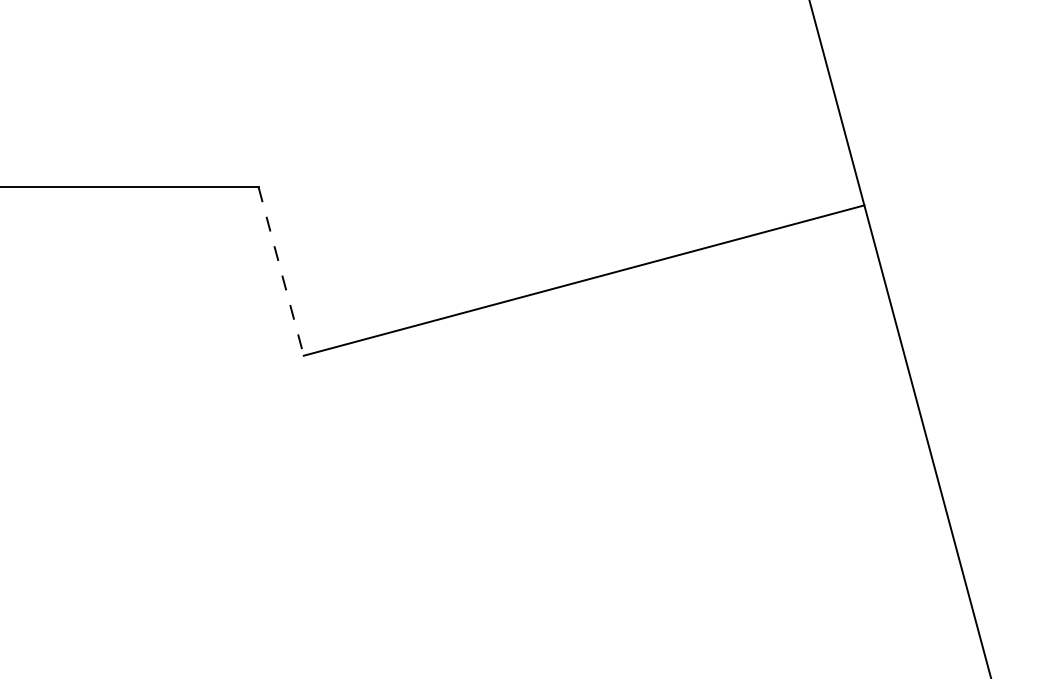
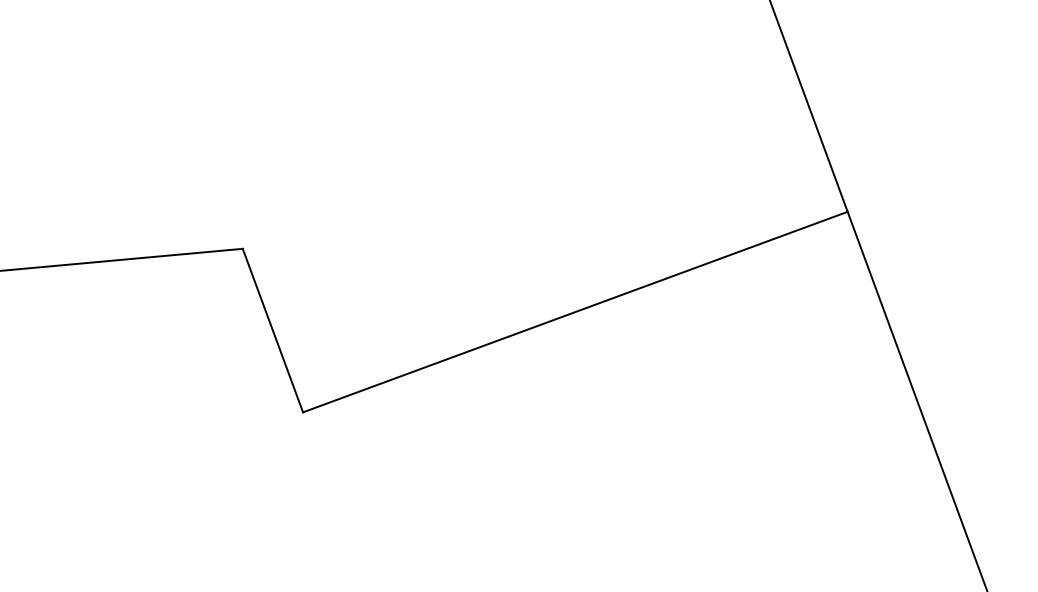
line: (281, 272) -> (273, 331), dashed -> solid

